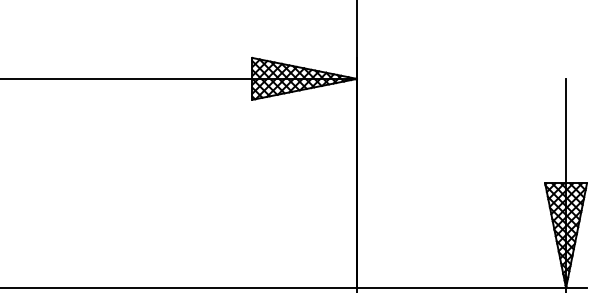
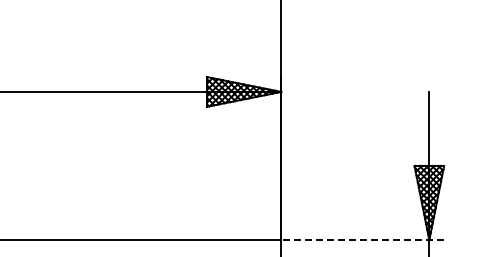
line: (471, 287) -> (362, 239), solid -> dashed

